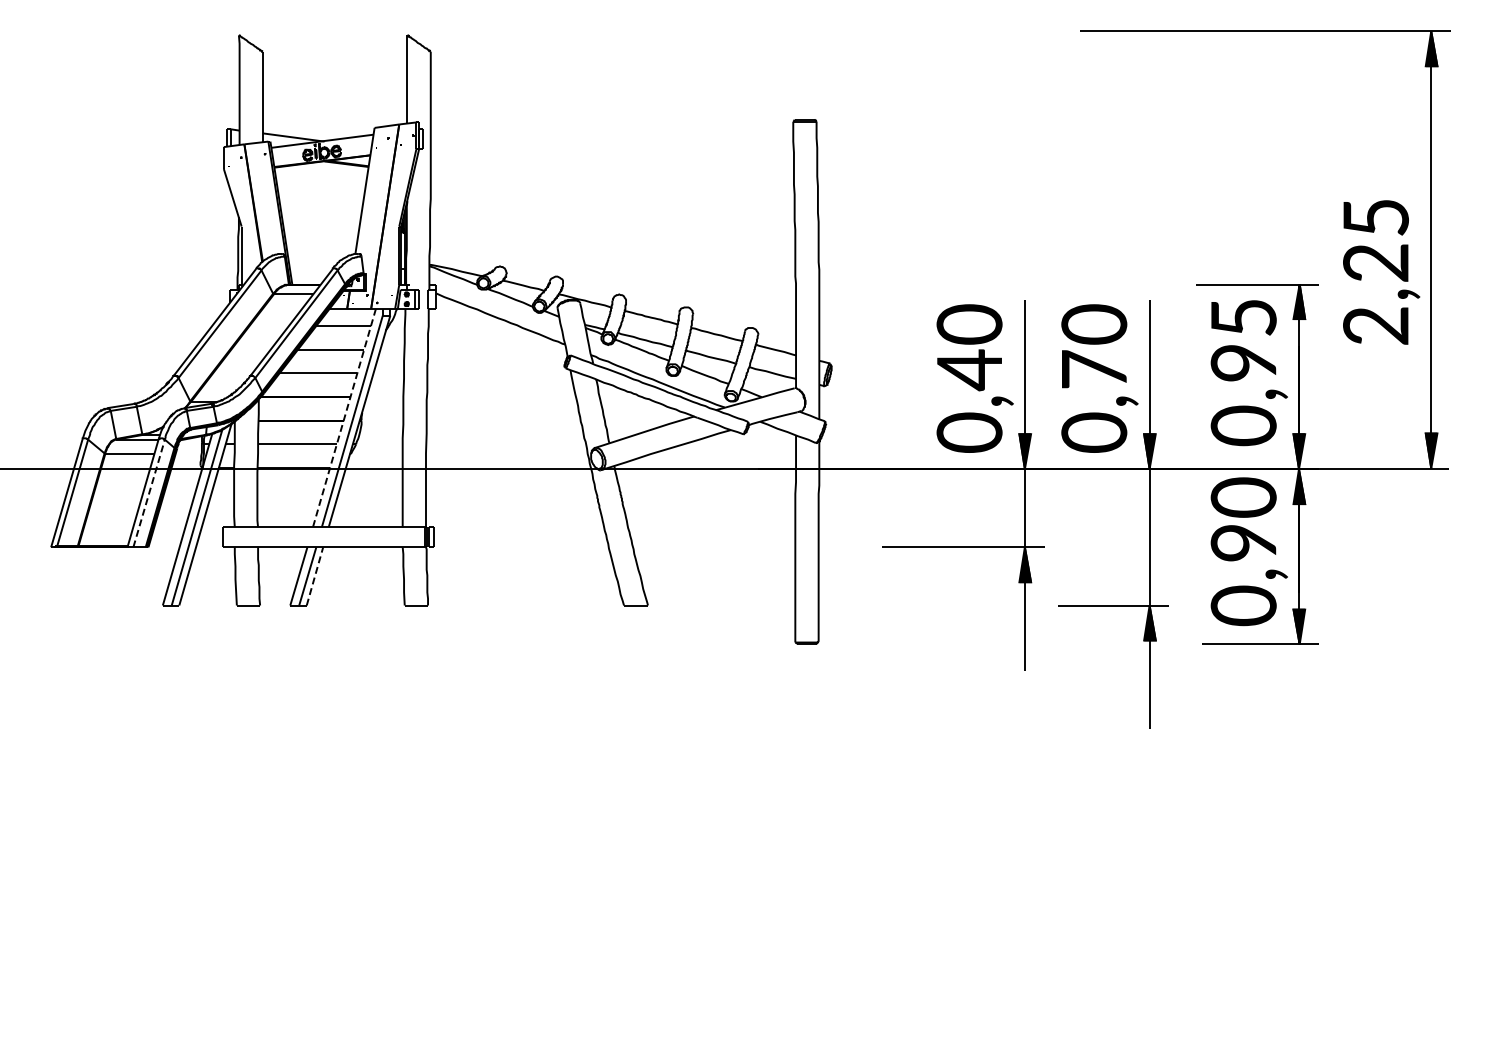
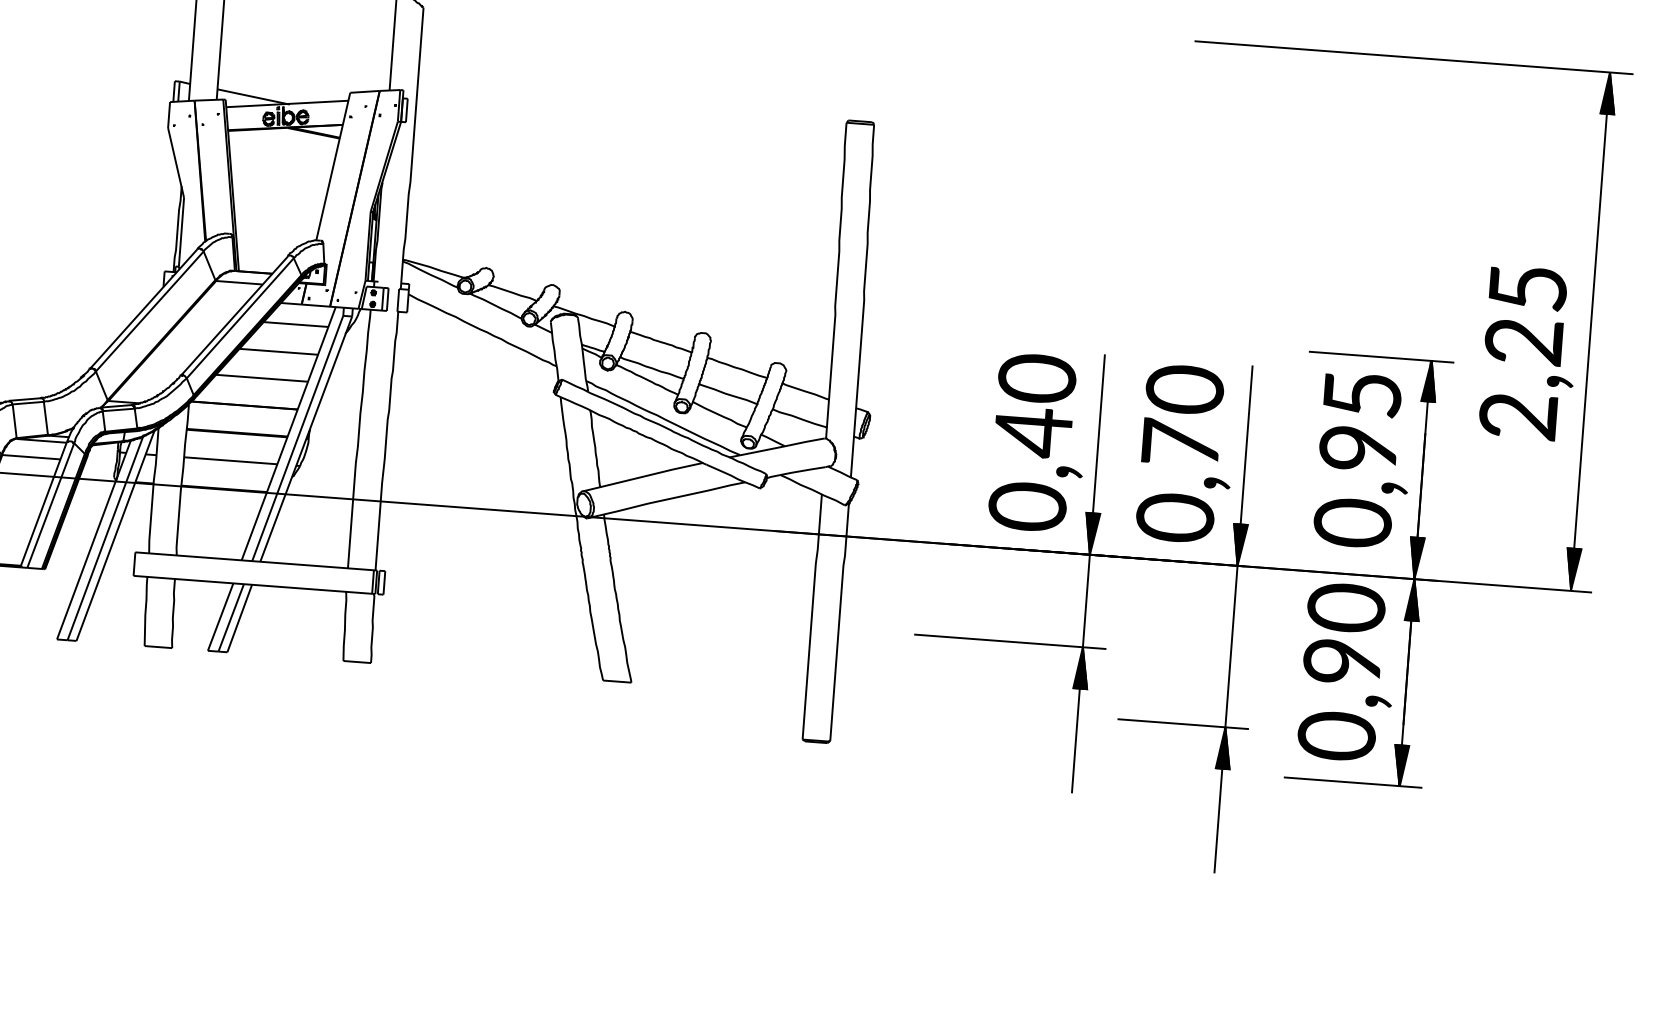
line: (344, 418) -> (288, 434), dashed -> solid
line: (149, 493) -> (51, 505), dashed -> solid
line: (315, 575) -> (240, 617), dashed -> solid

